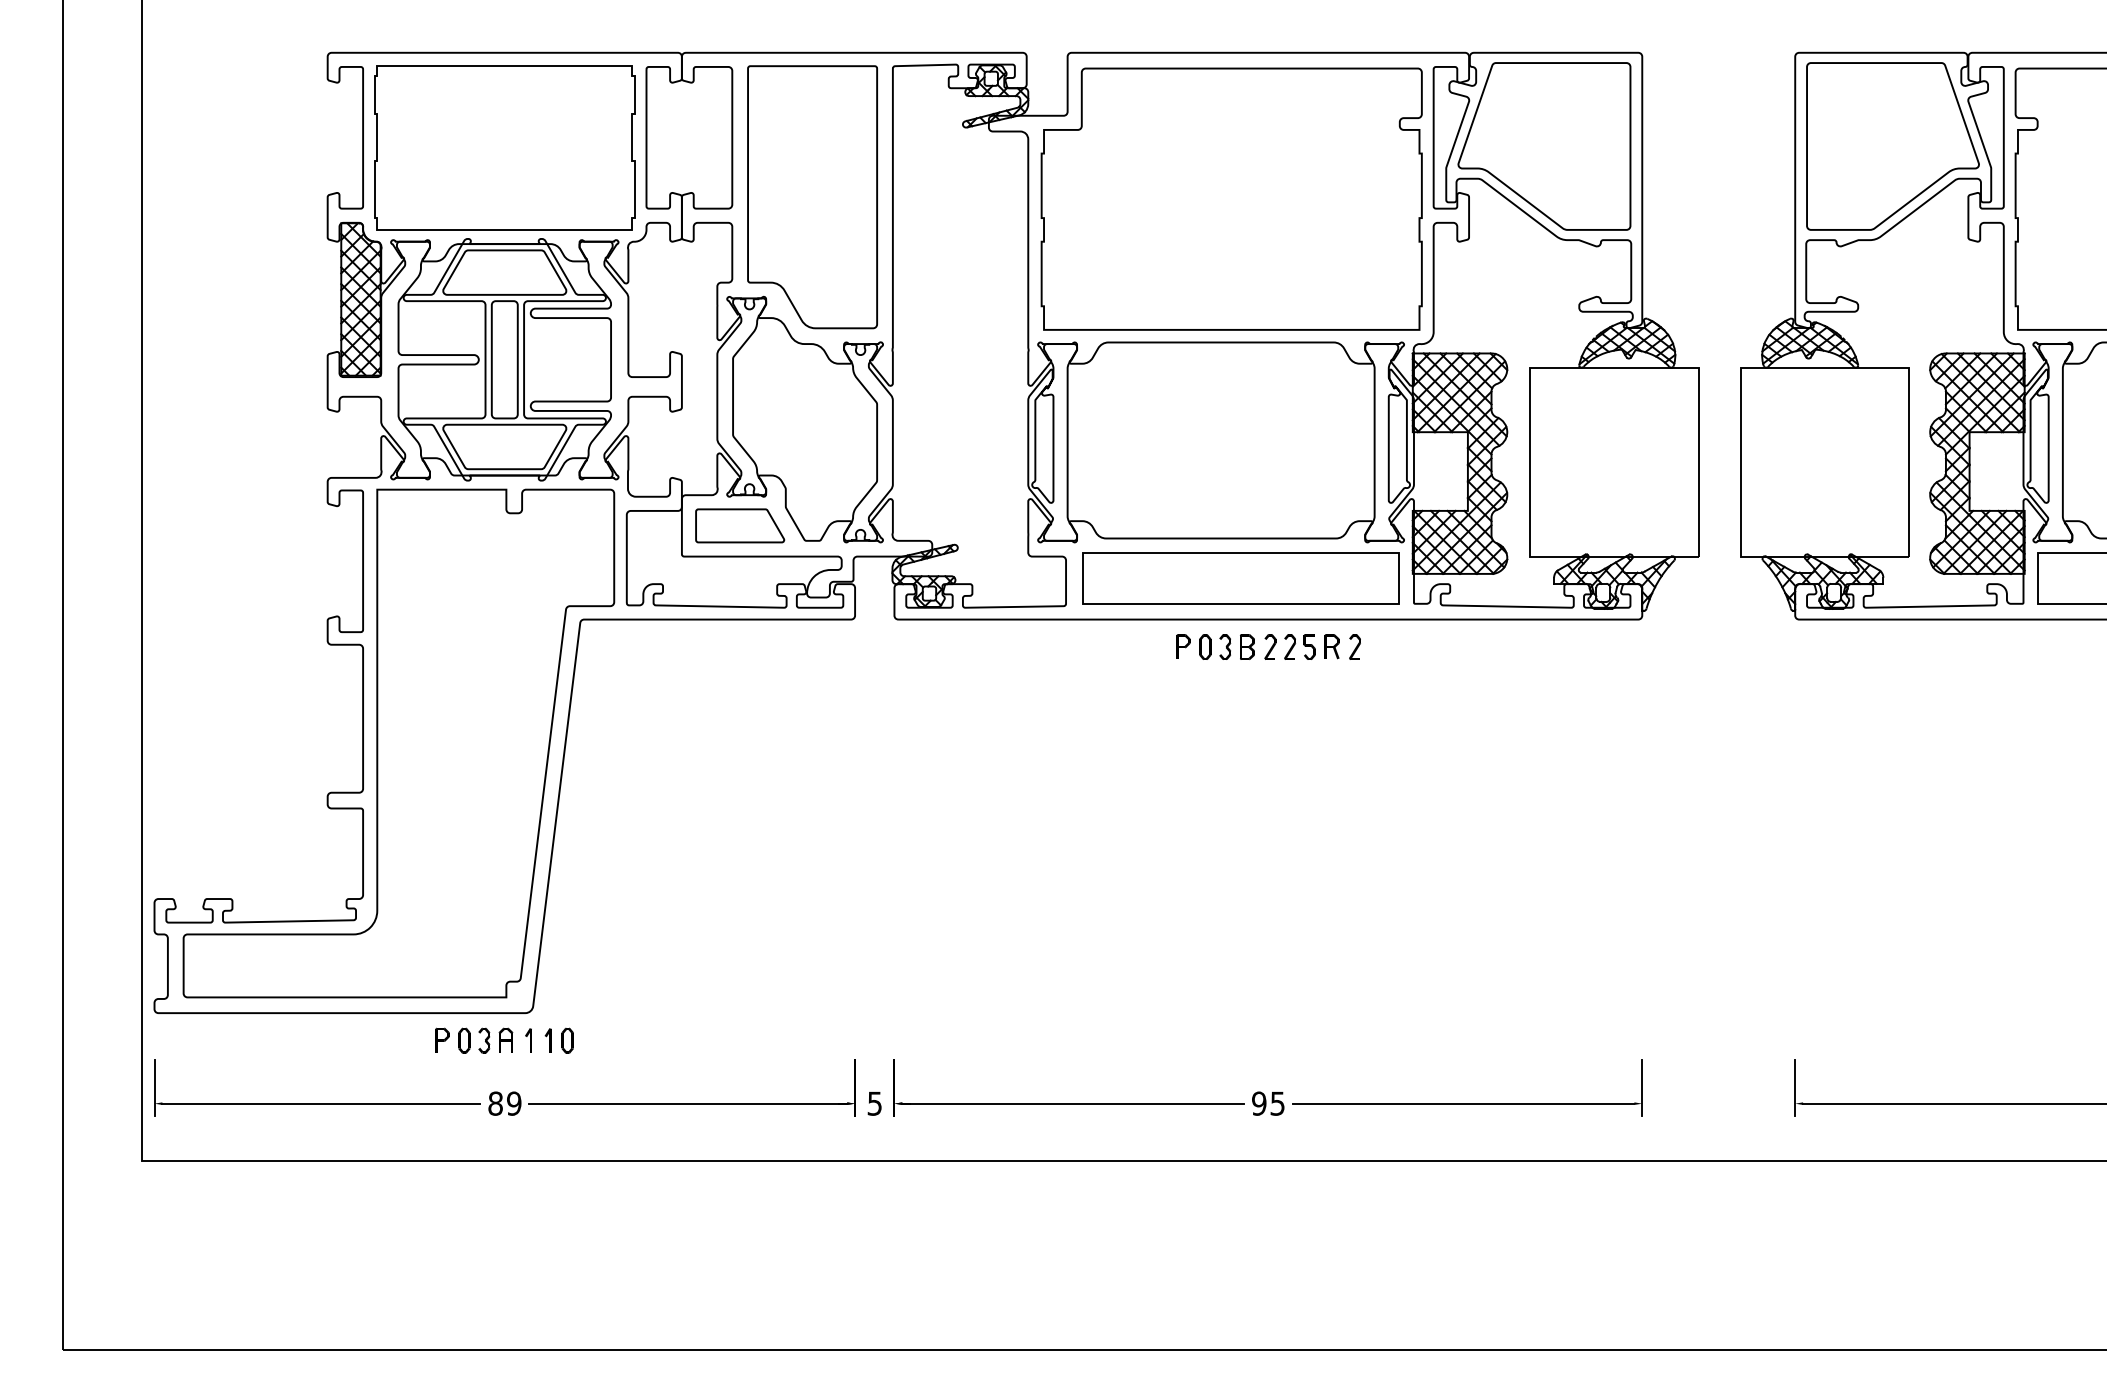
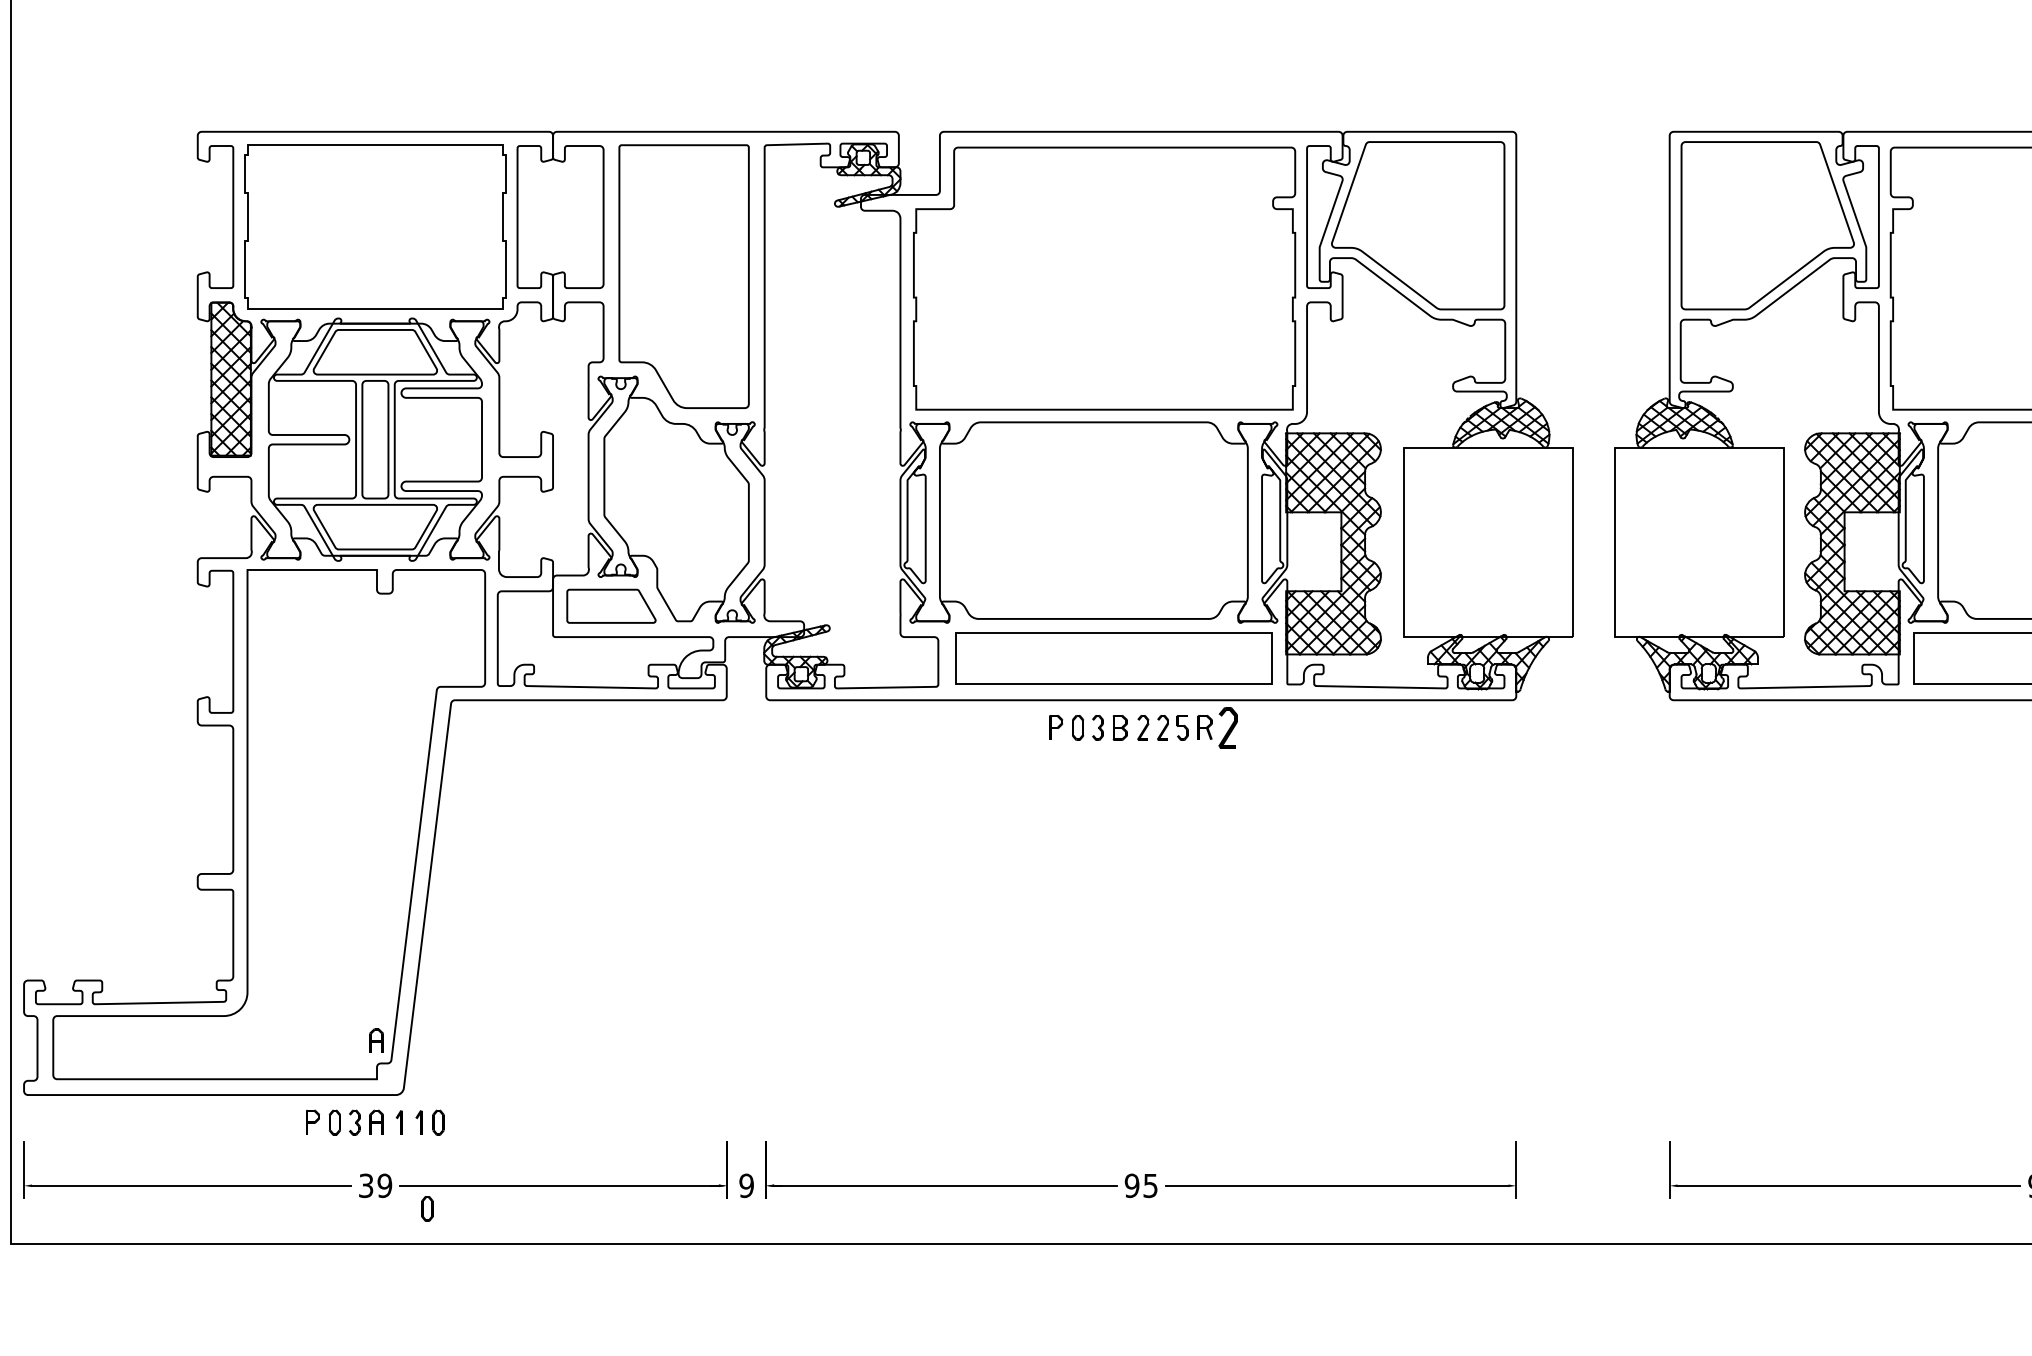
part: (1354, 646) -> (1227, 727), size x1.6
part: (505, 958) -> (376, 1040), added
text: (495, 1103) -> (366, 1185), 89 -> 39
text: (874, 1103) -> (746, 1185), 5 -> 9
part: (556, 1126) -> (427, 1208), added

